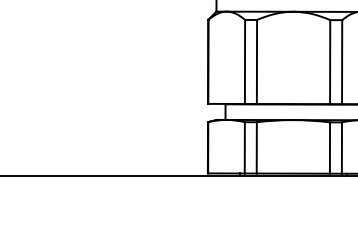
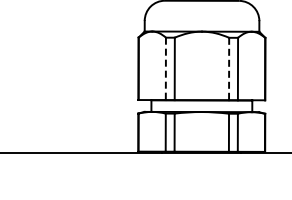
line: (244, 62) -> (165, 69), solid -> dashed
line: (330, 62) -> (229, 69), solid -> dashed

